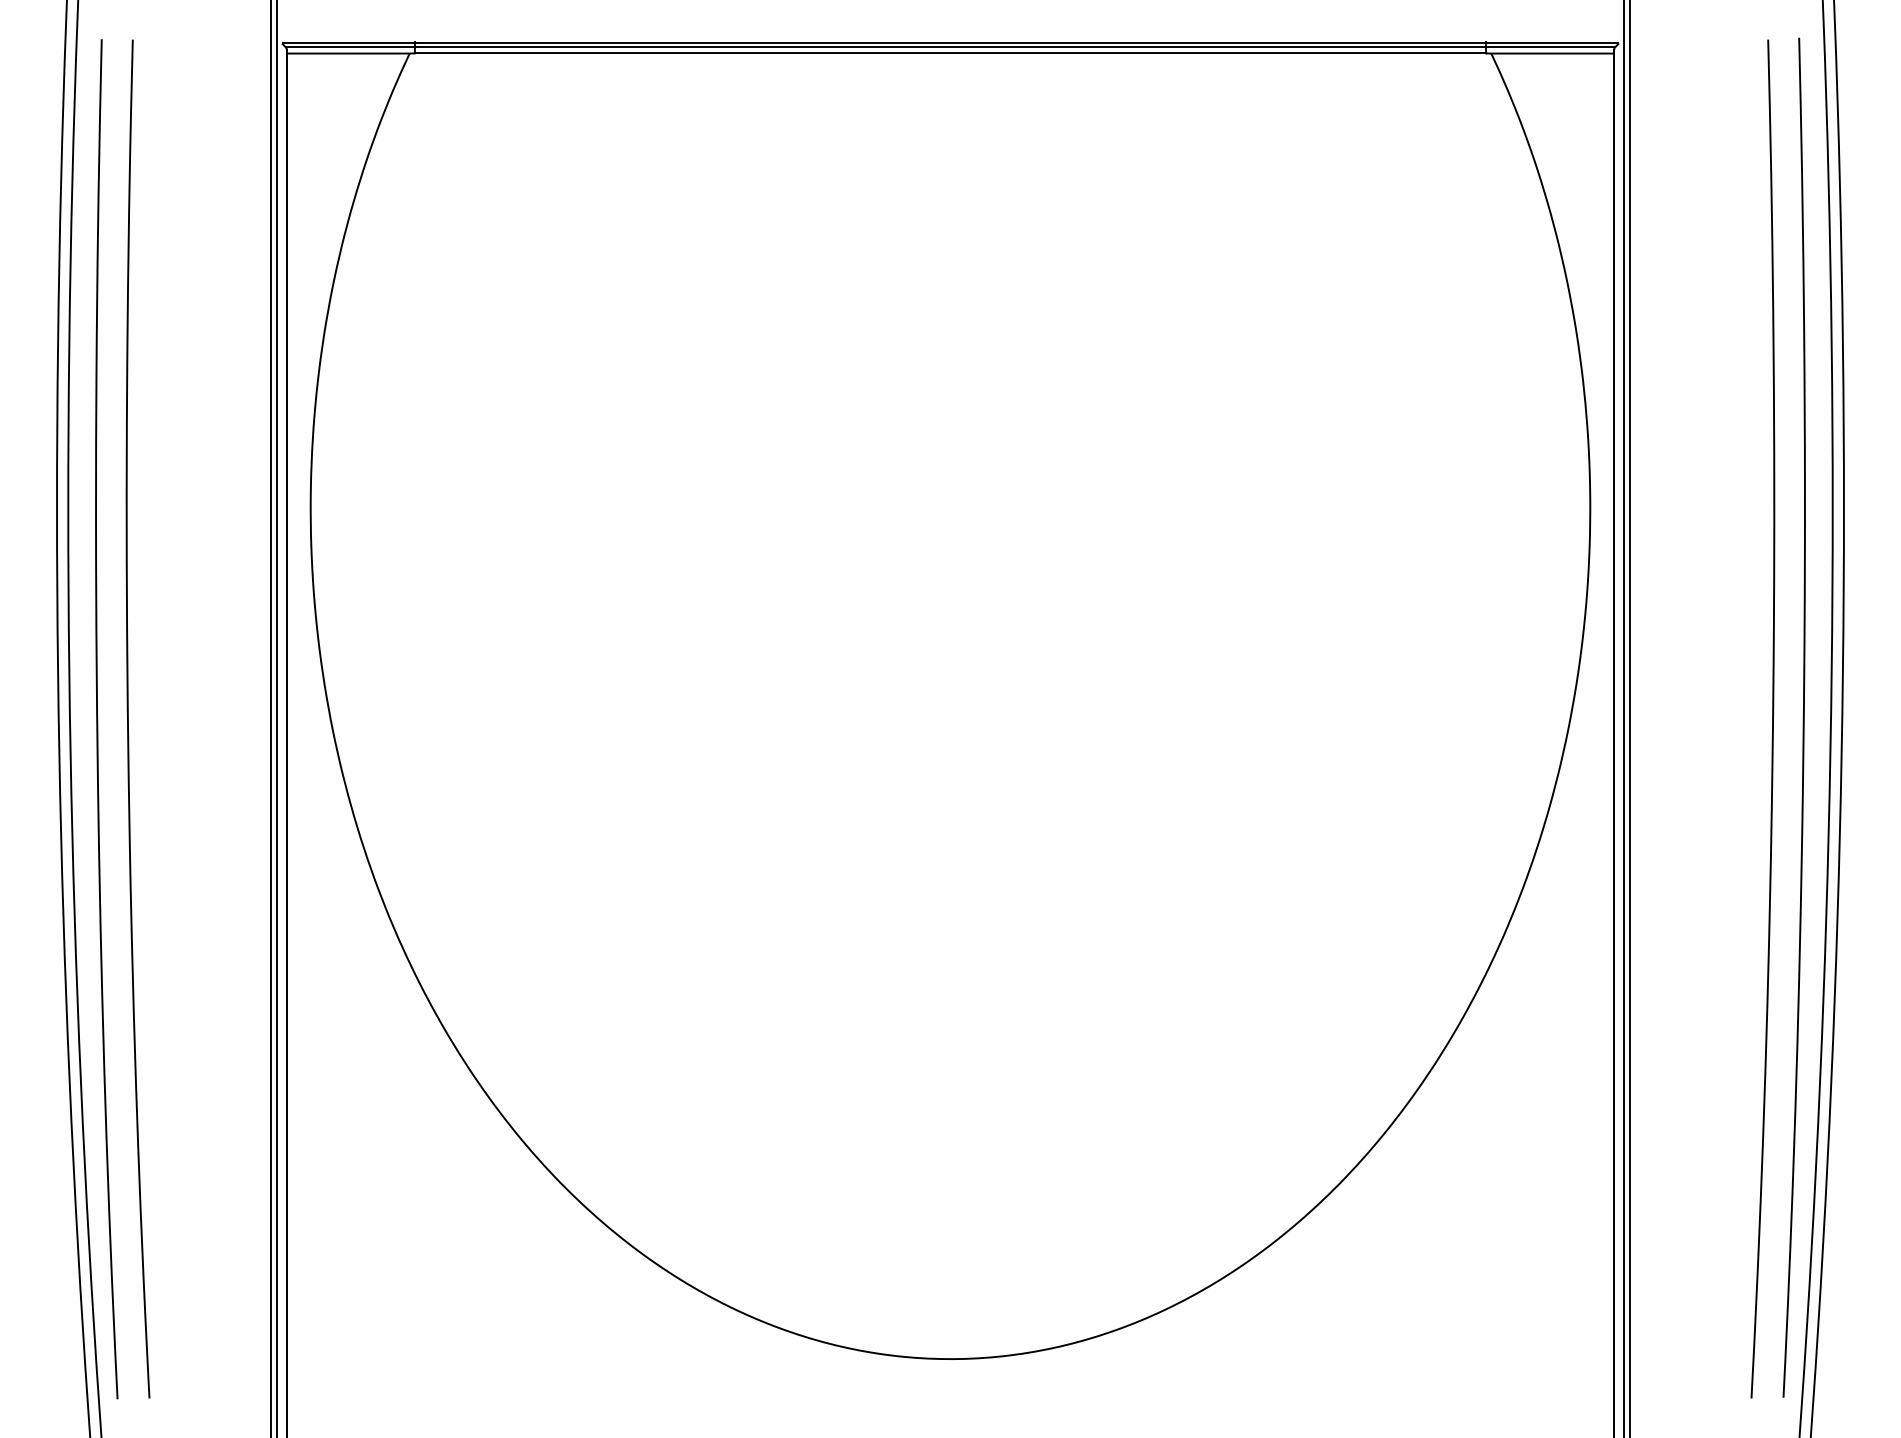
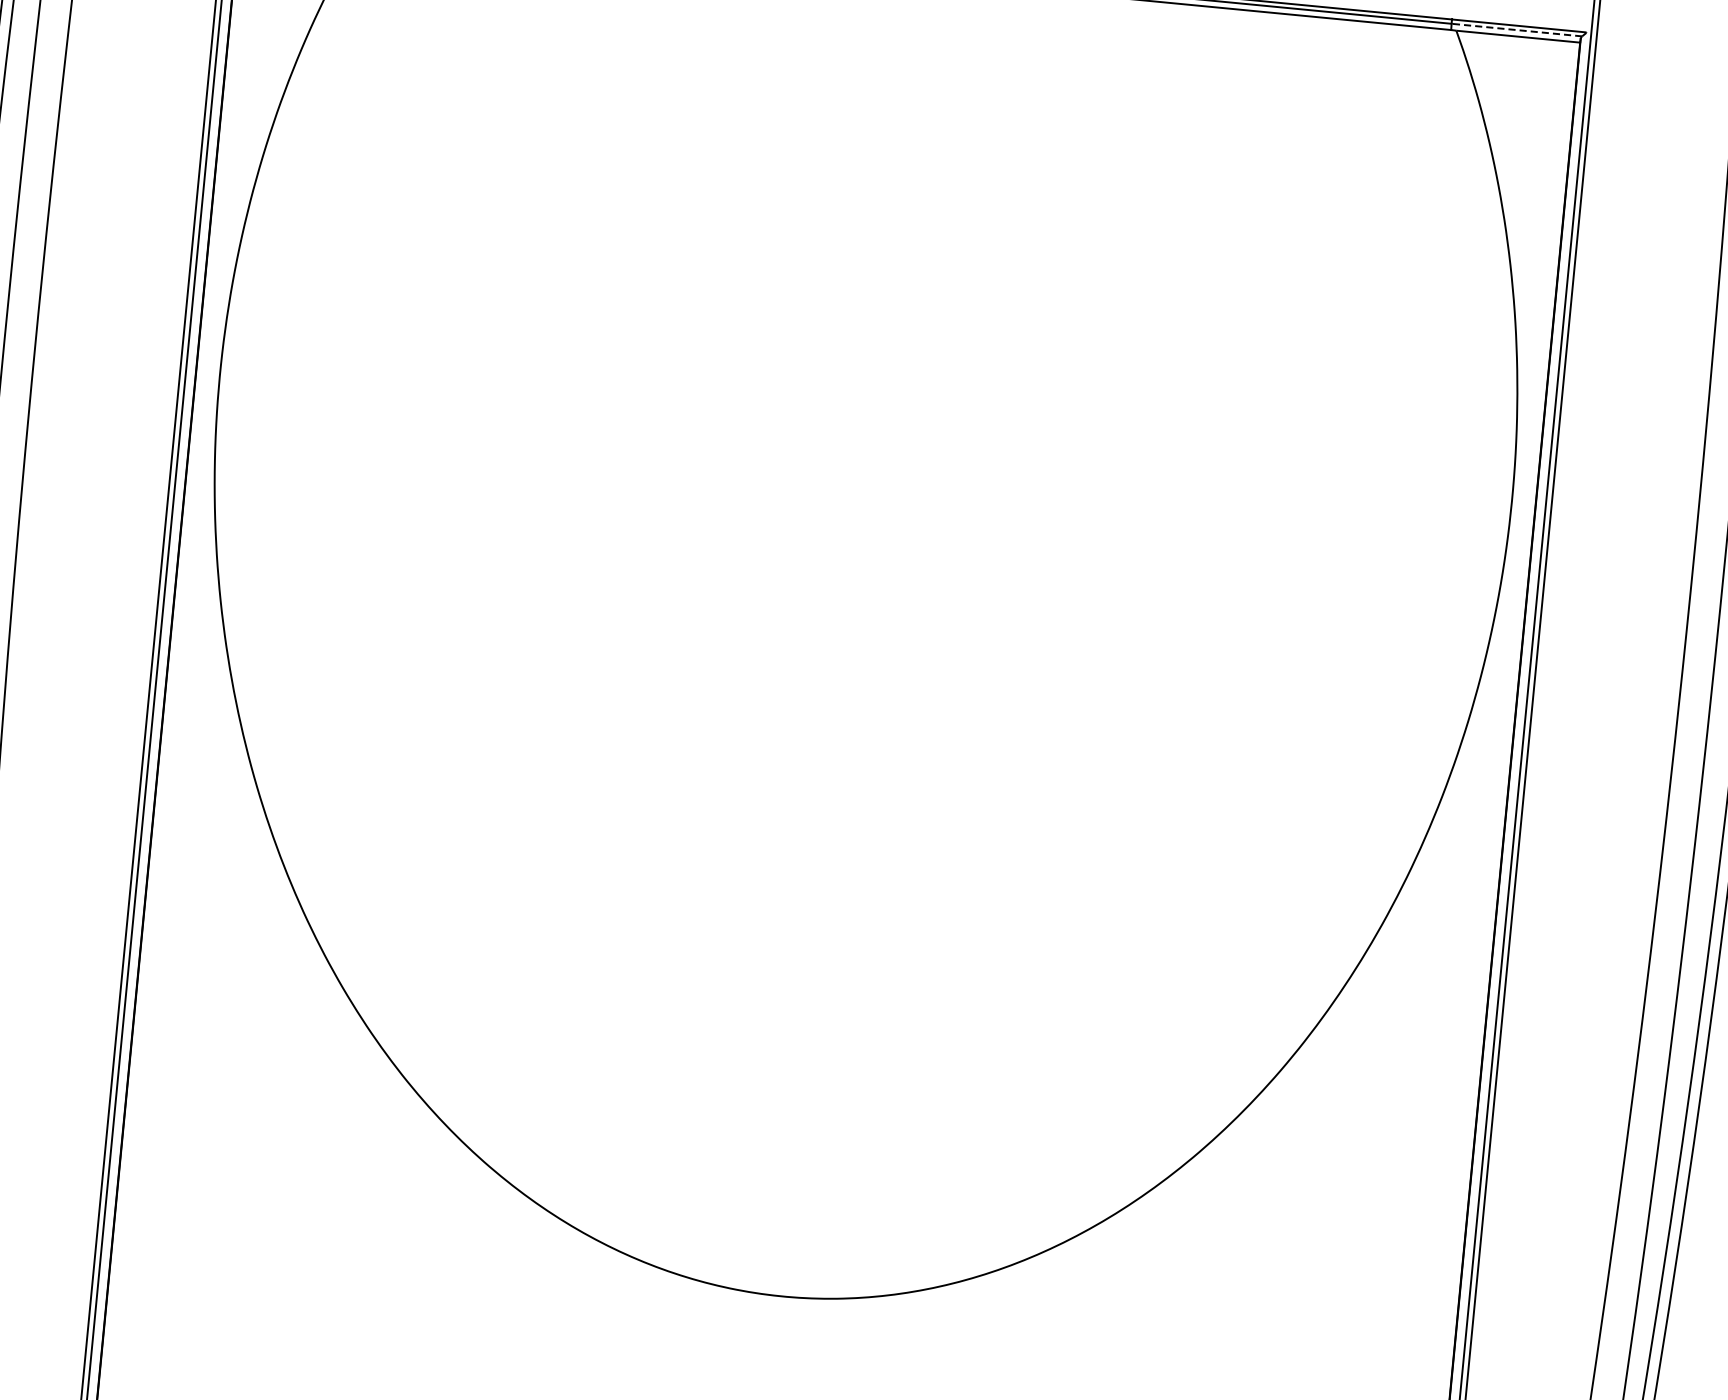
line: (1550, 47) -> (1516, 30), solid -> dashed

